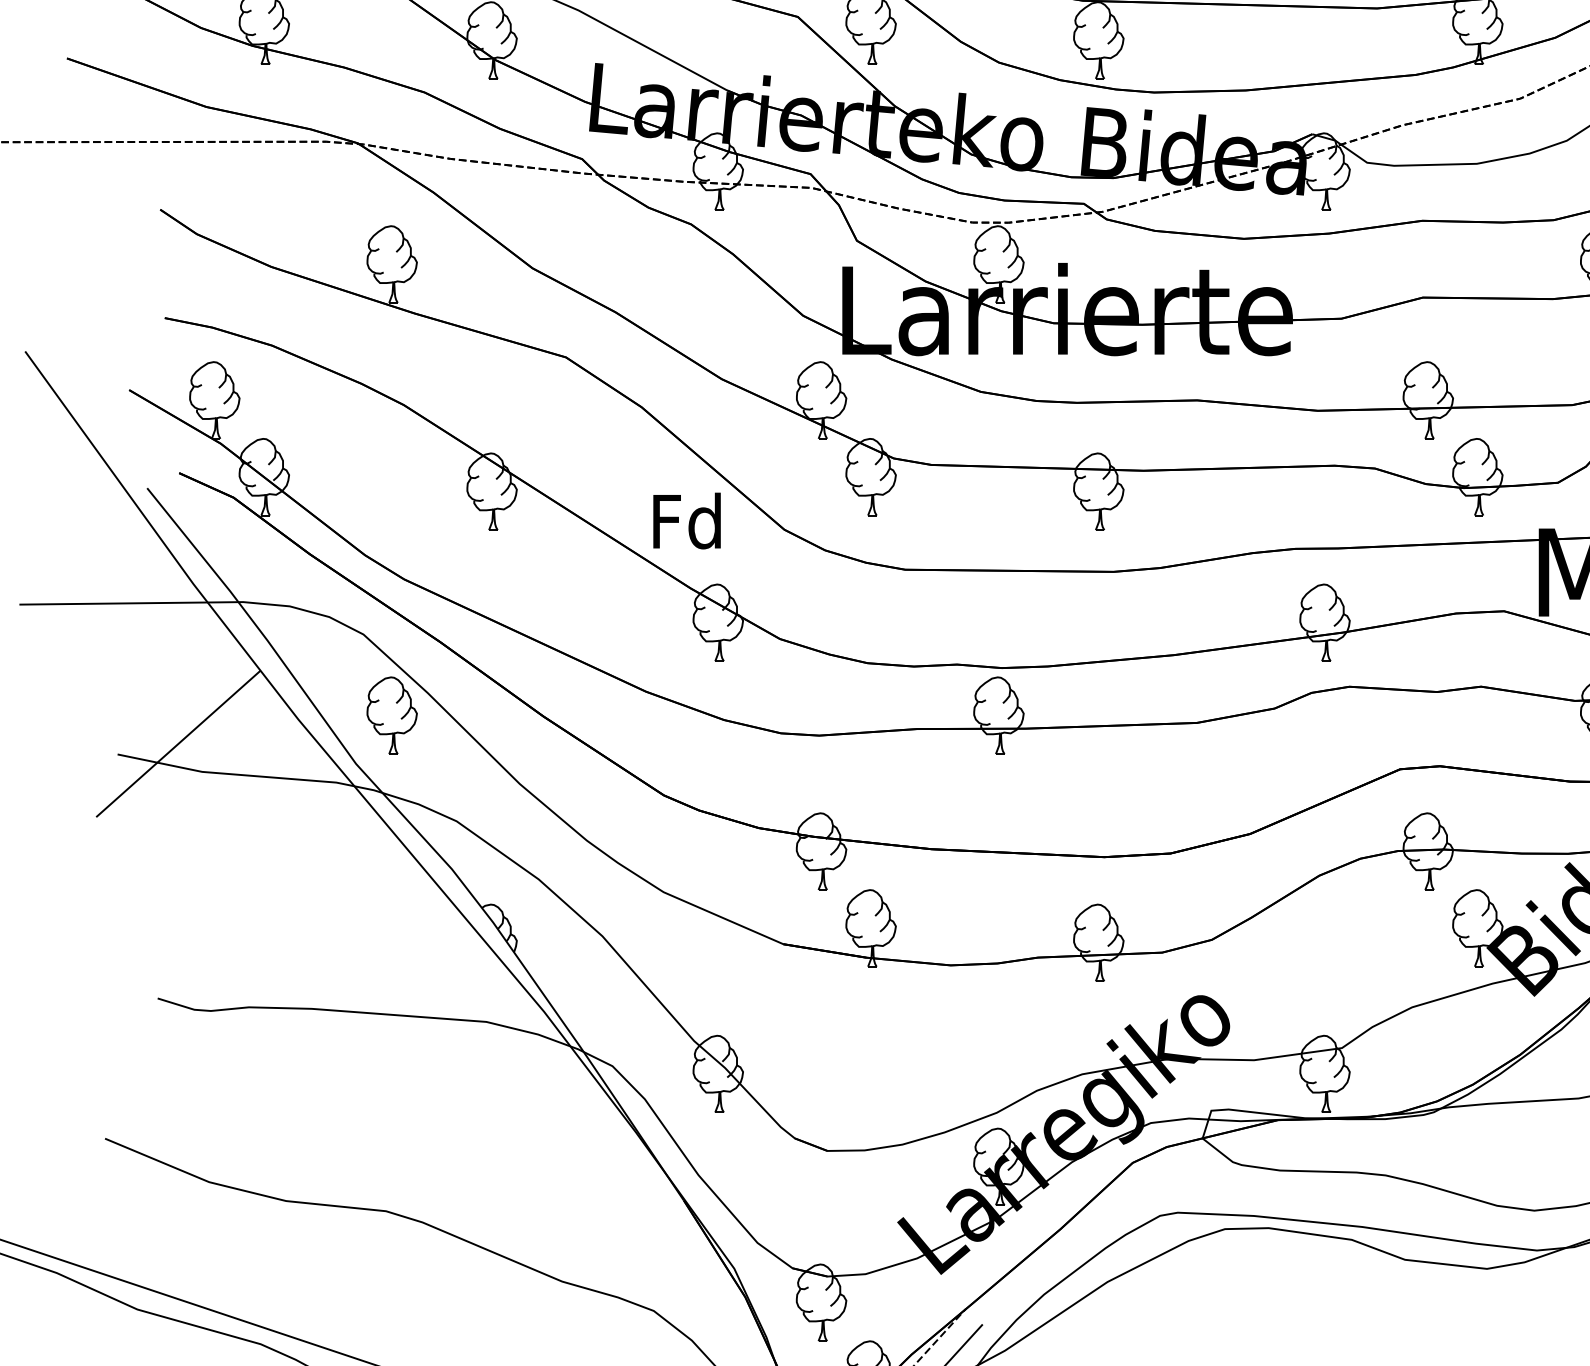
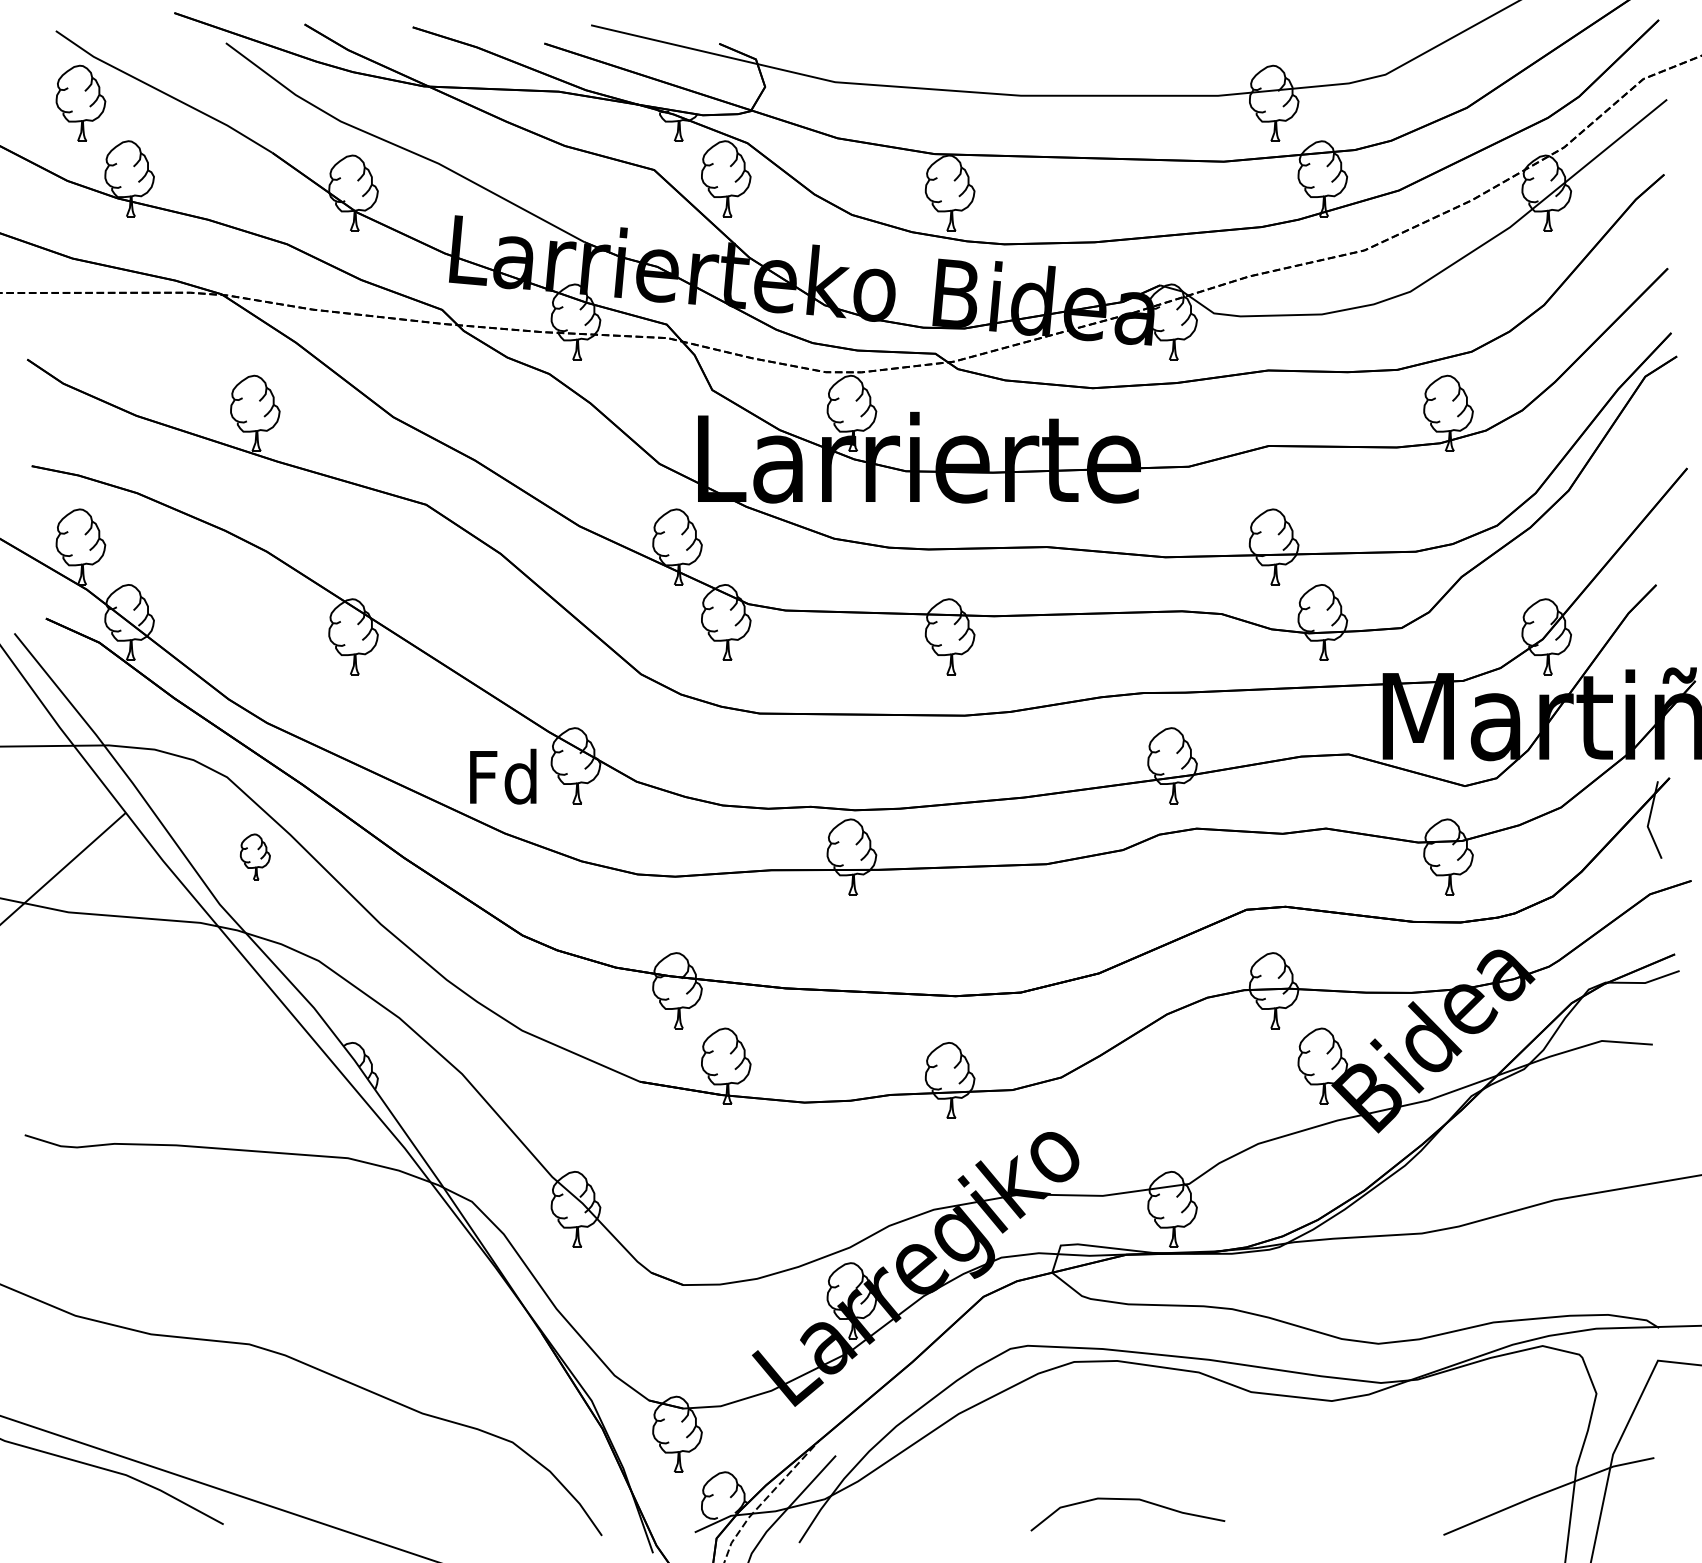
text: (687, 520) -> (503, 776), moved
part: (392, 715) -> (255, 856), size x0.6

